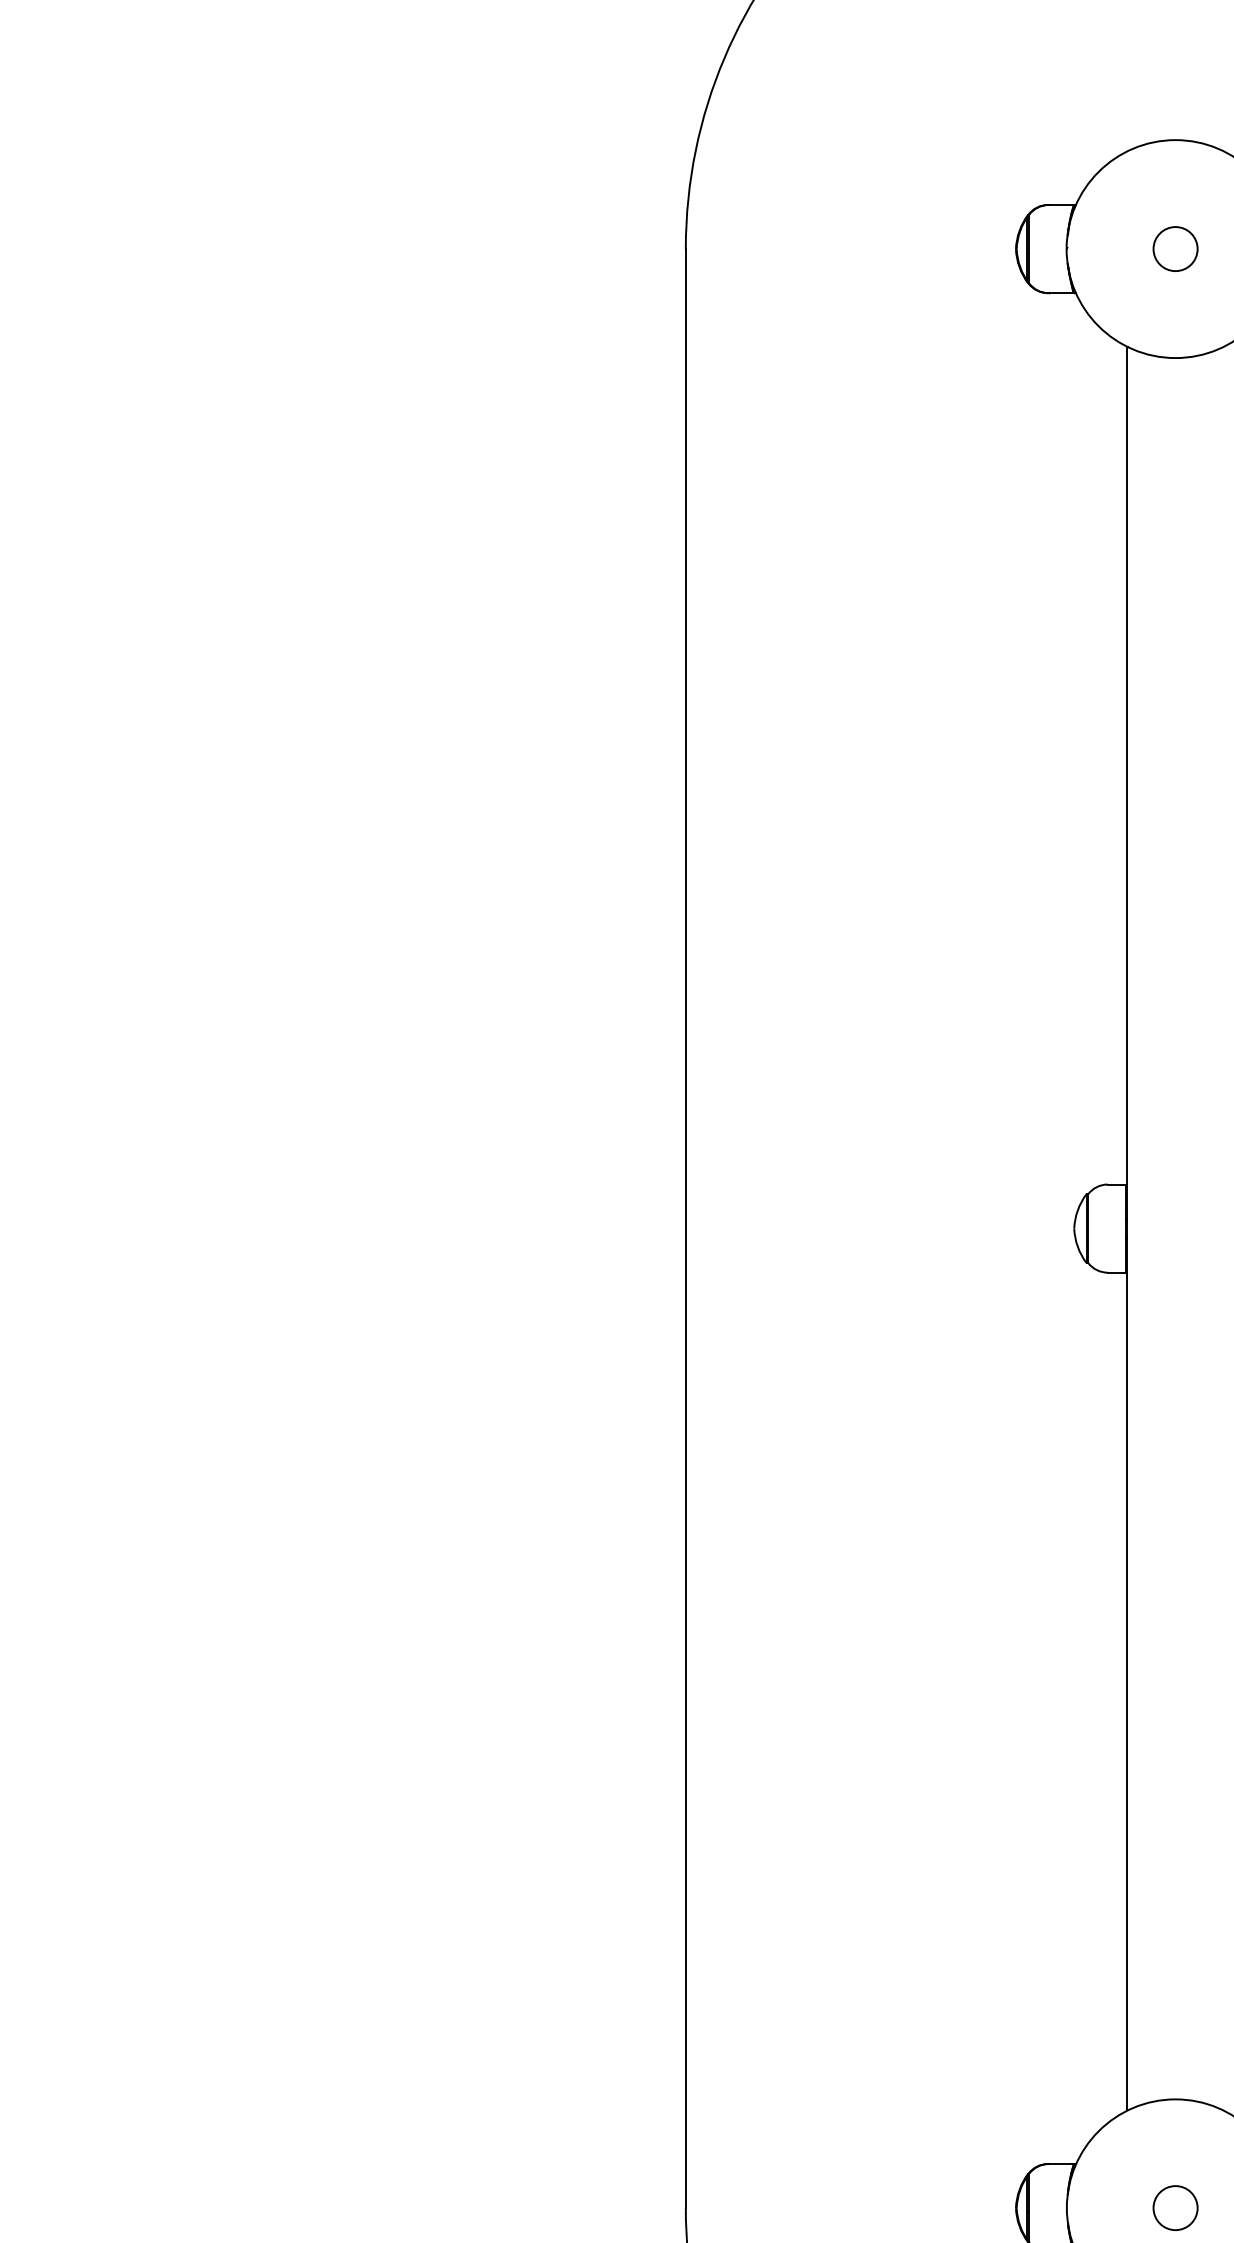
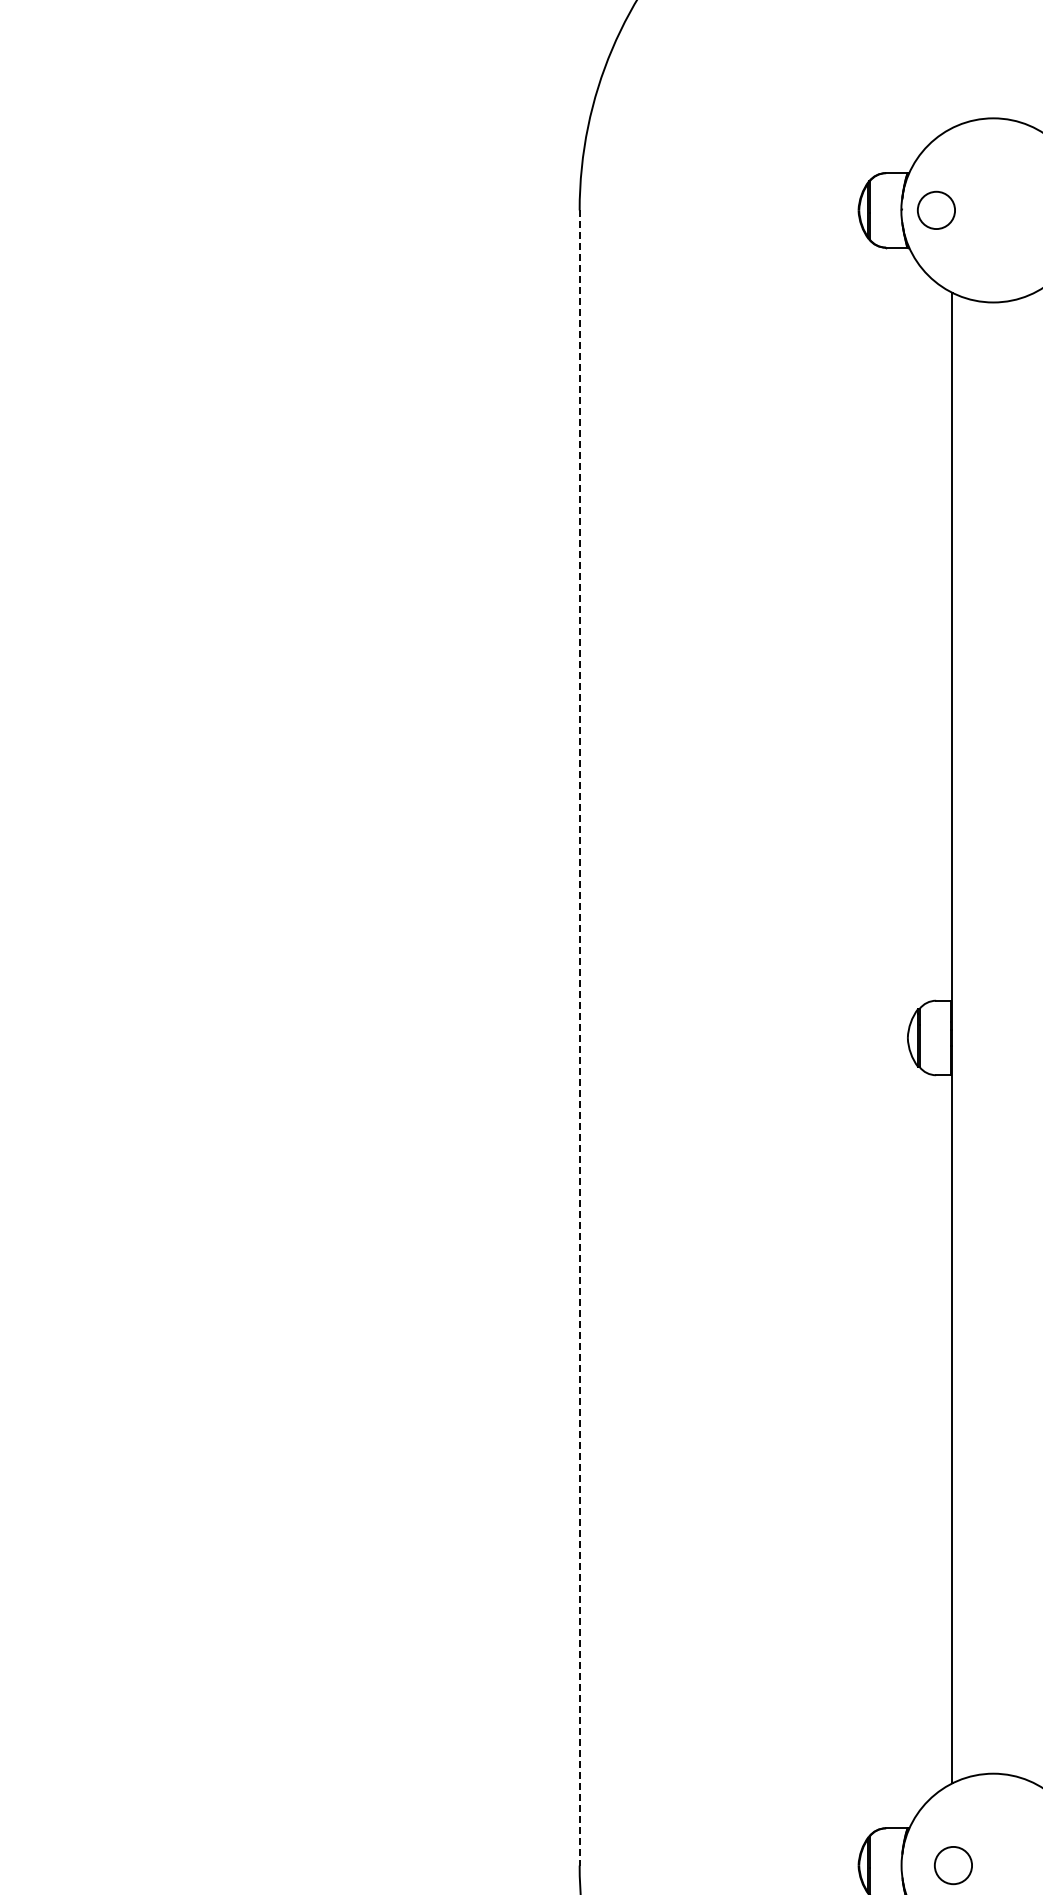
circle: (1174, 248) -> (935, 209), moved
line: (685, 1228) -> (579, 1037), solid -> dashed
circle: (1174, 2208) -> (952, 1865), moved

